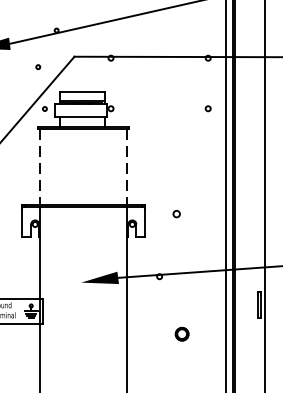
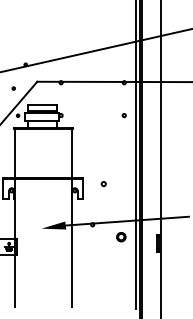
line: (40, 167) -> (15, 153), dashed -> solid
line: (127, 167) -> (71, 153), dashed -> solid
part: (182, 334) -> (121, 237), moved

